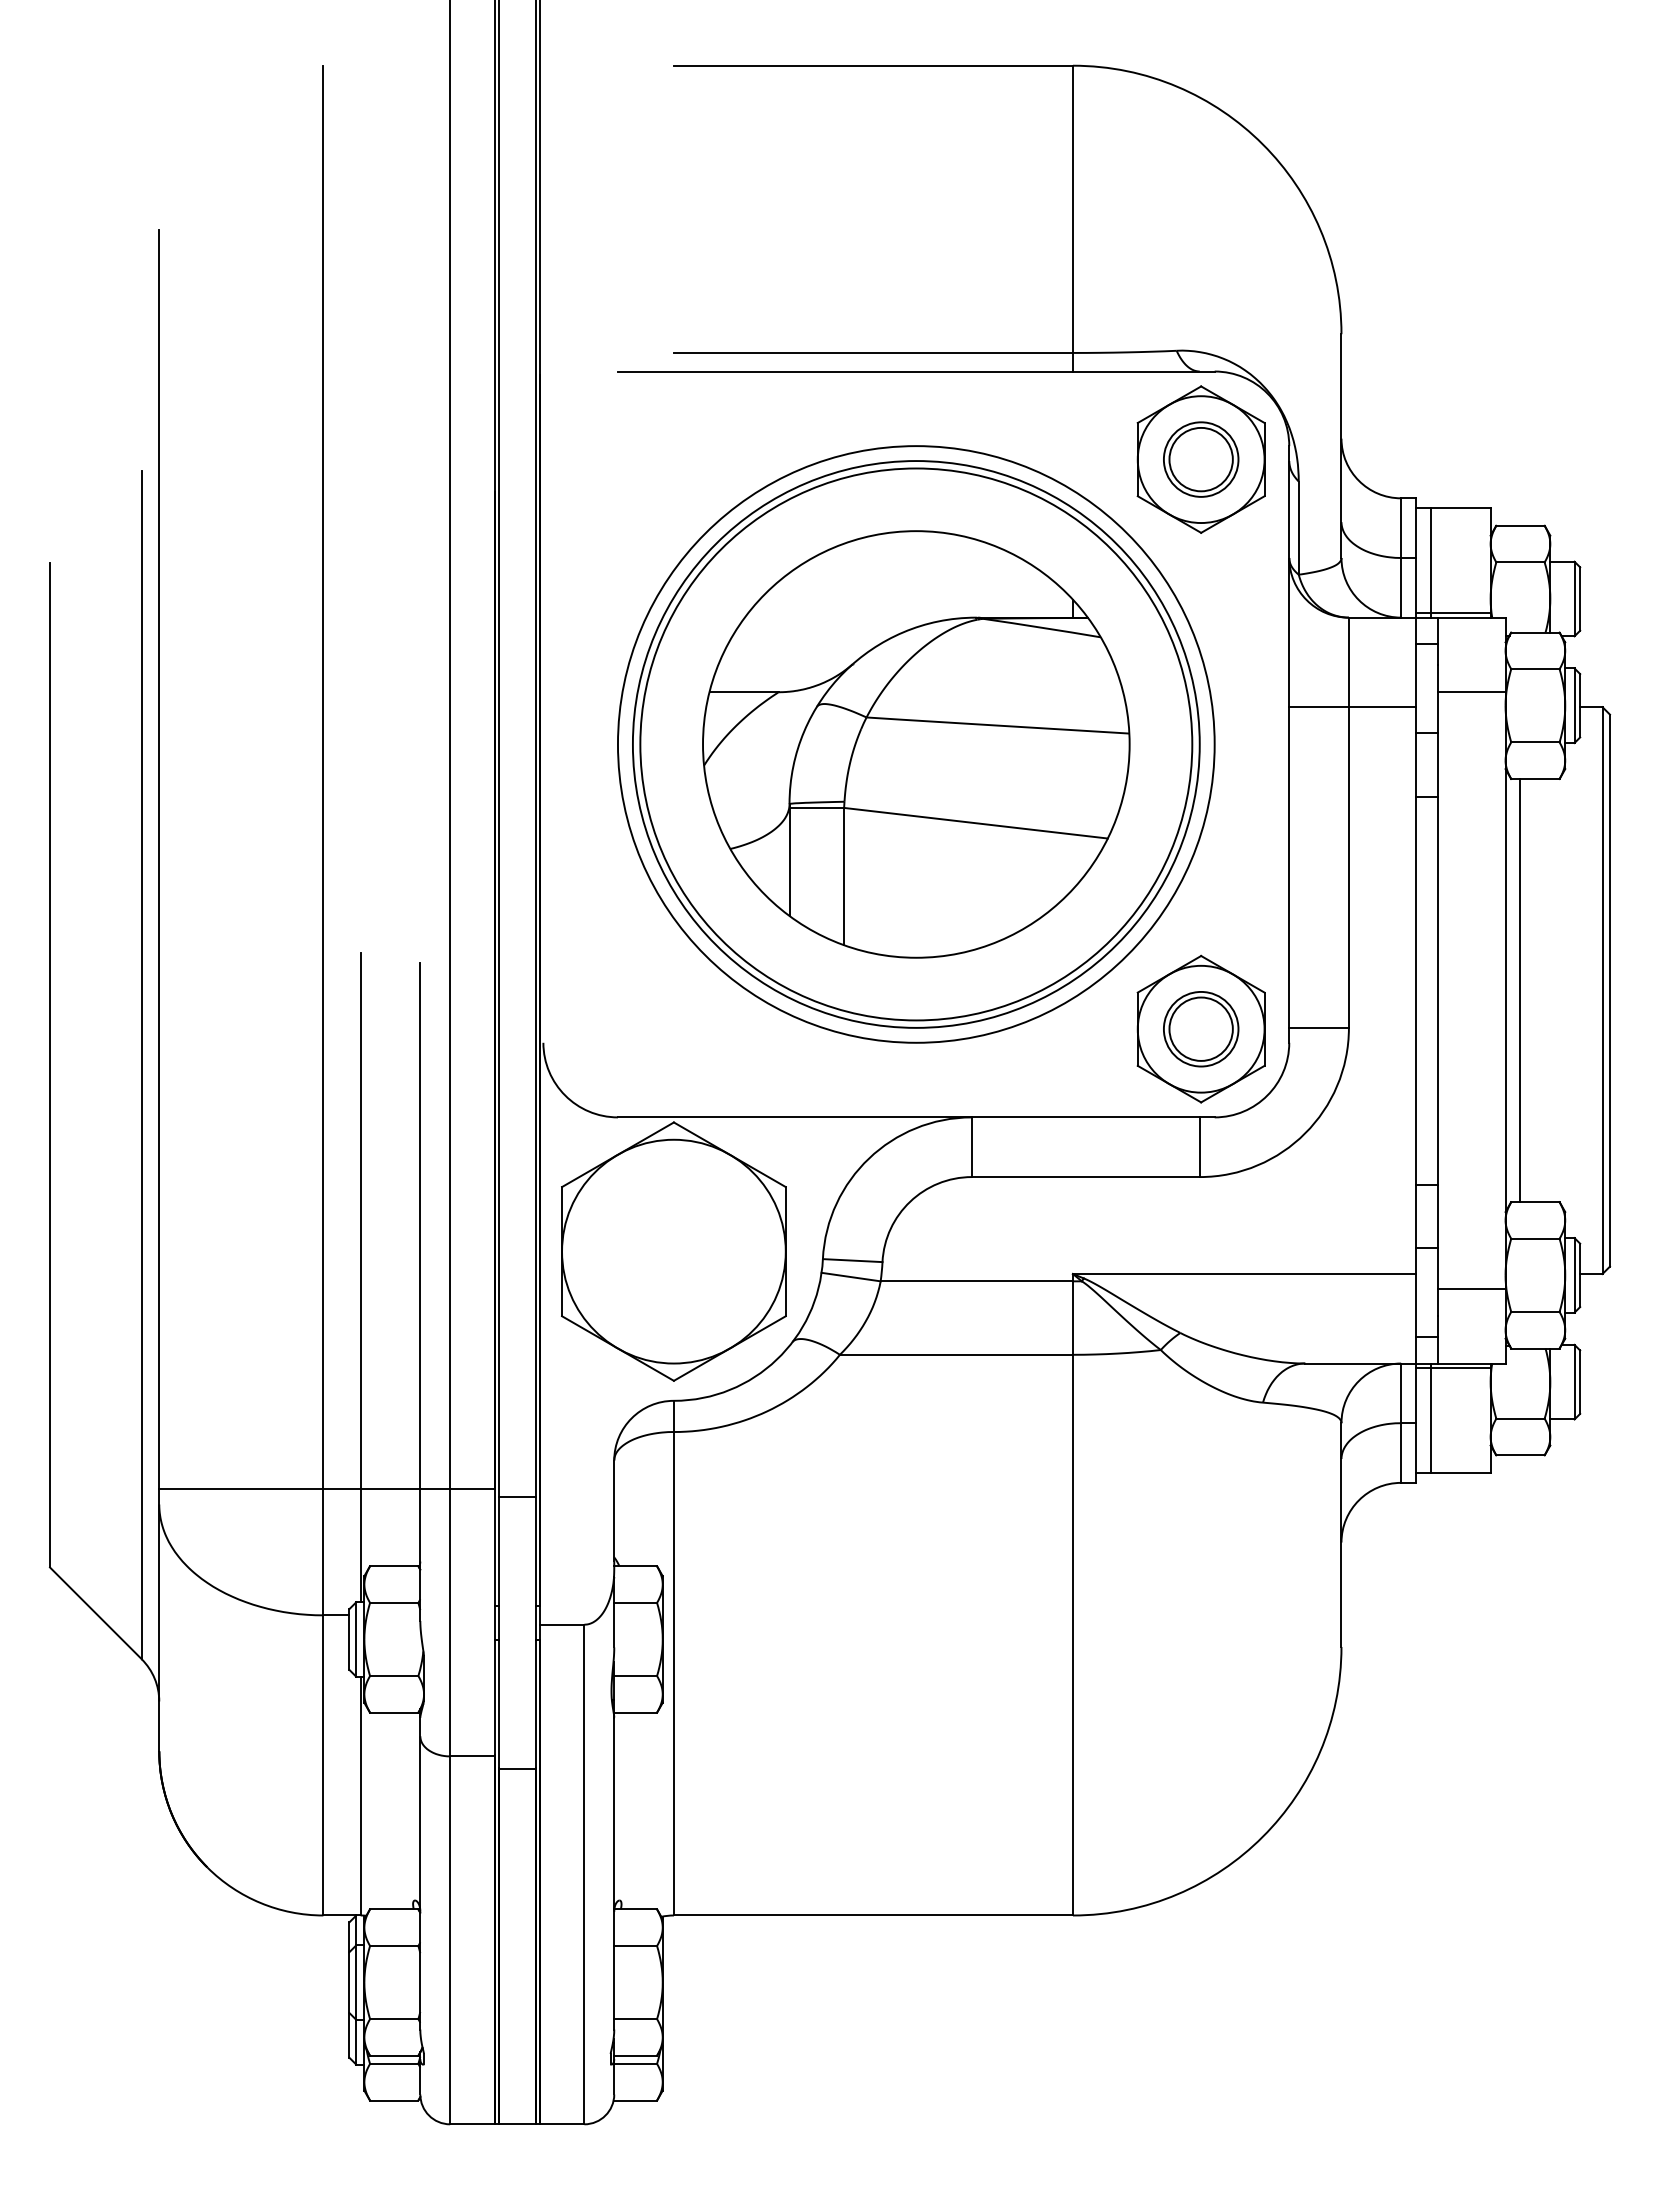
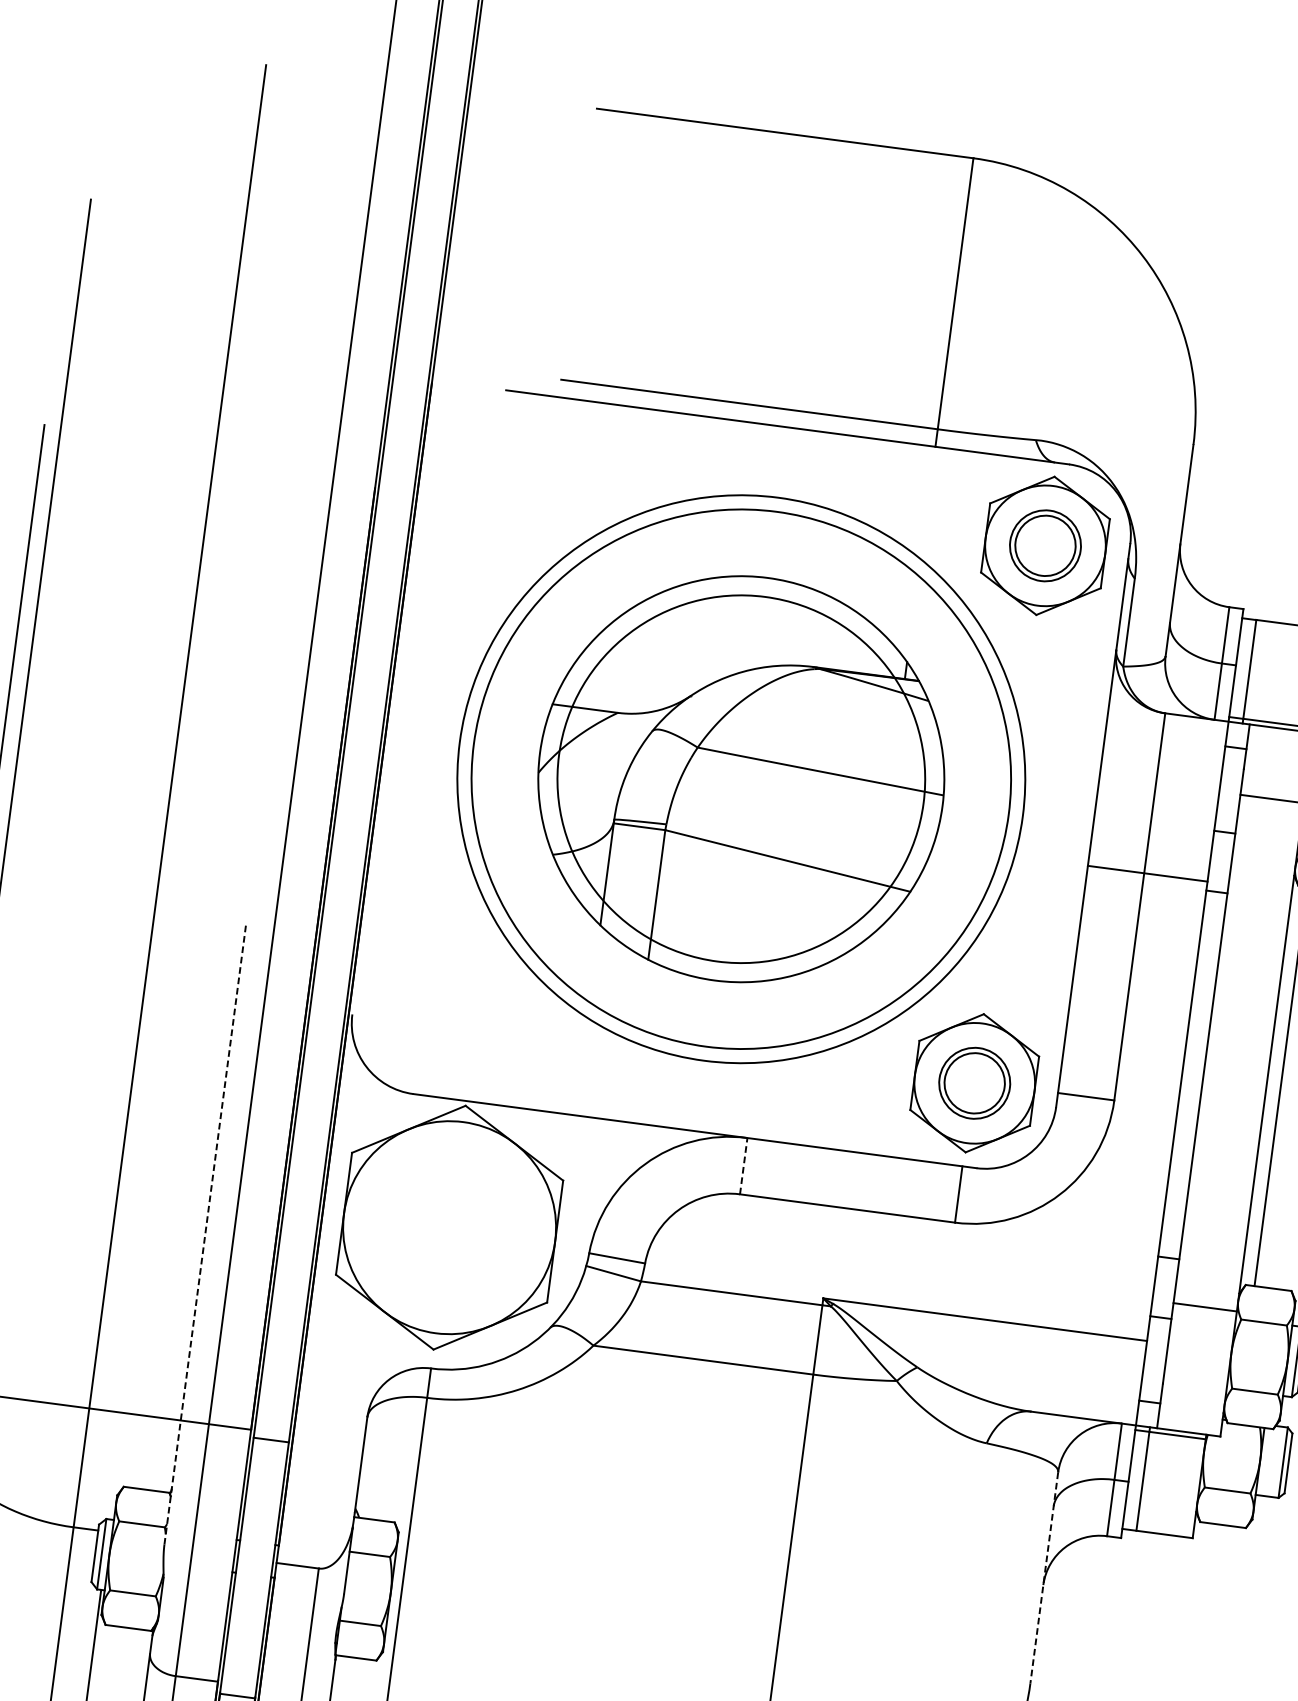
line: (1352, 707) -> (1147, 874), moved
circle: (916, 744) -> (741, 779), size x0.7
line: (971, 1147) -> (743, 1166), solid -> dashed
line: (360, 1277) -> (150, 1213), removed
line: (1471, 1288) -> (1204, 1306), moved
line: (420, 1292) -> (205, 1234), solid -> dashed
line: (1341, 1535) -> (1044, 1578), solid -> dashed

